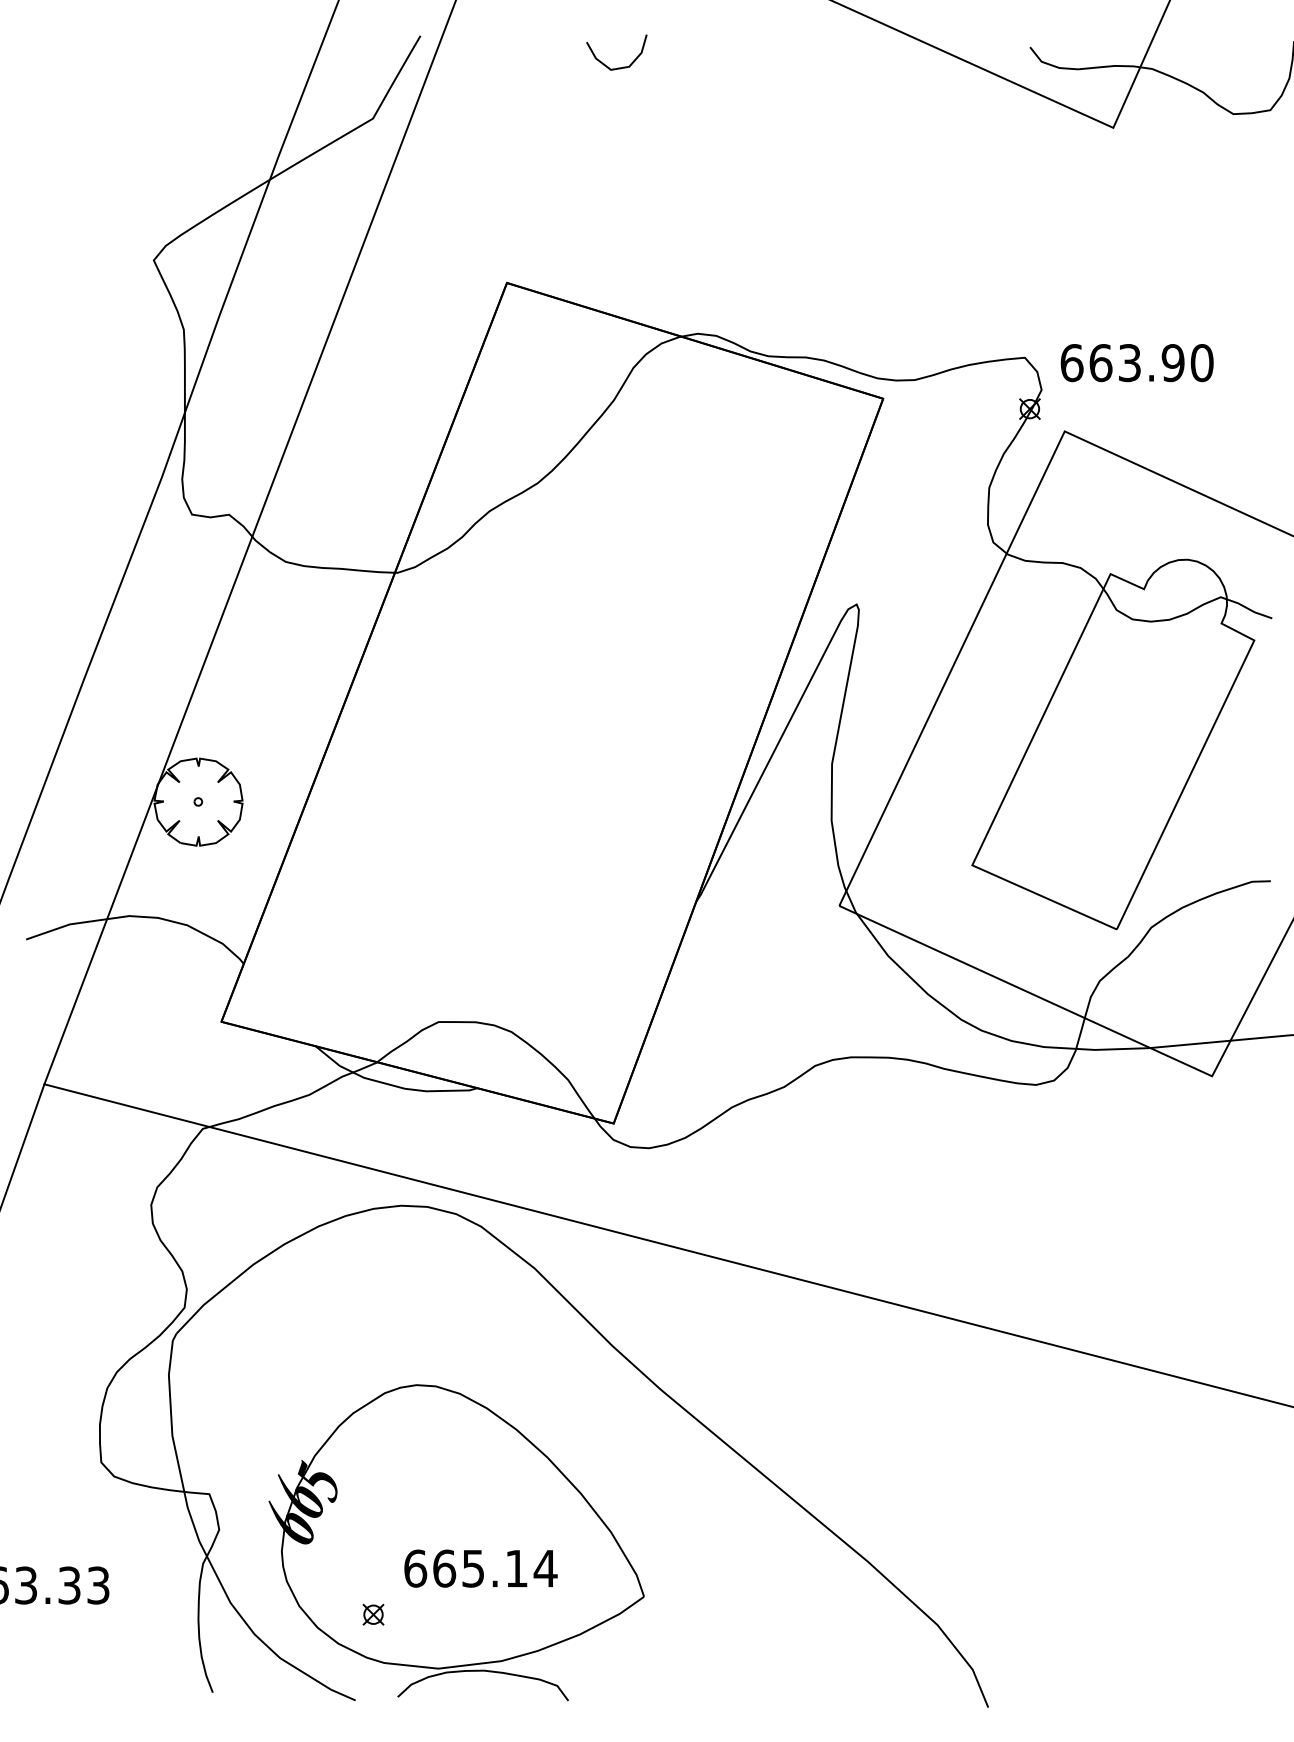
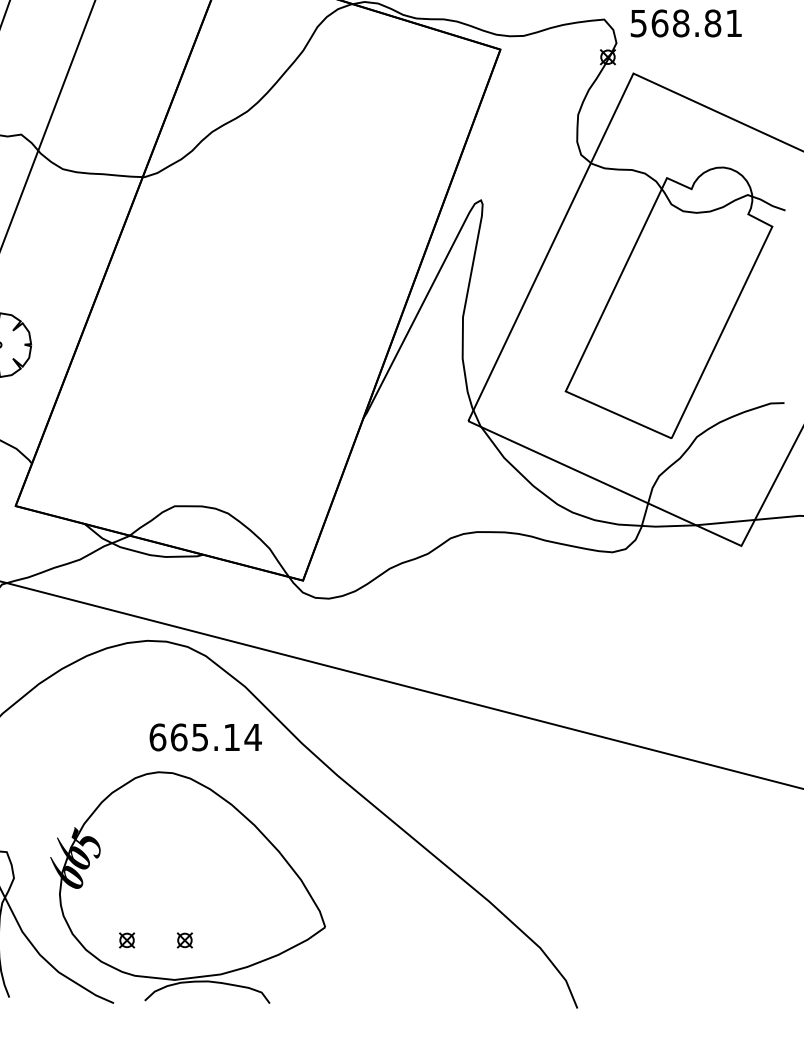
text: (1136, 363) -> (686, 23), 663.90 -> 568.81
text: (480, 1568) -> (205, 737), moved
part: (452, 1614) -> (184, 940), added

